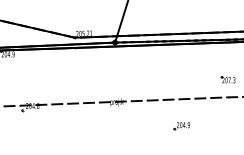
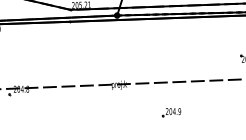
part: (181, 126) -> (171, 113), moved

